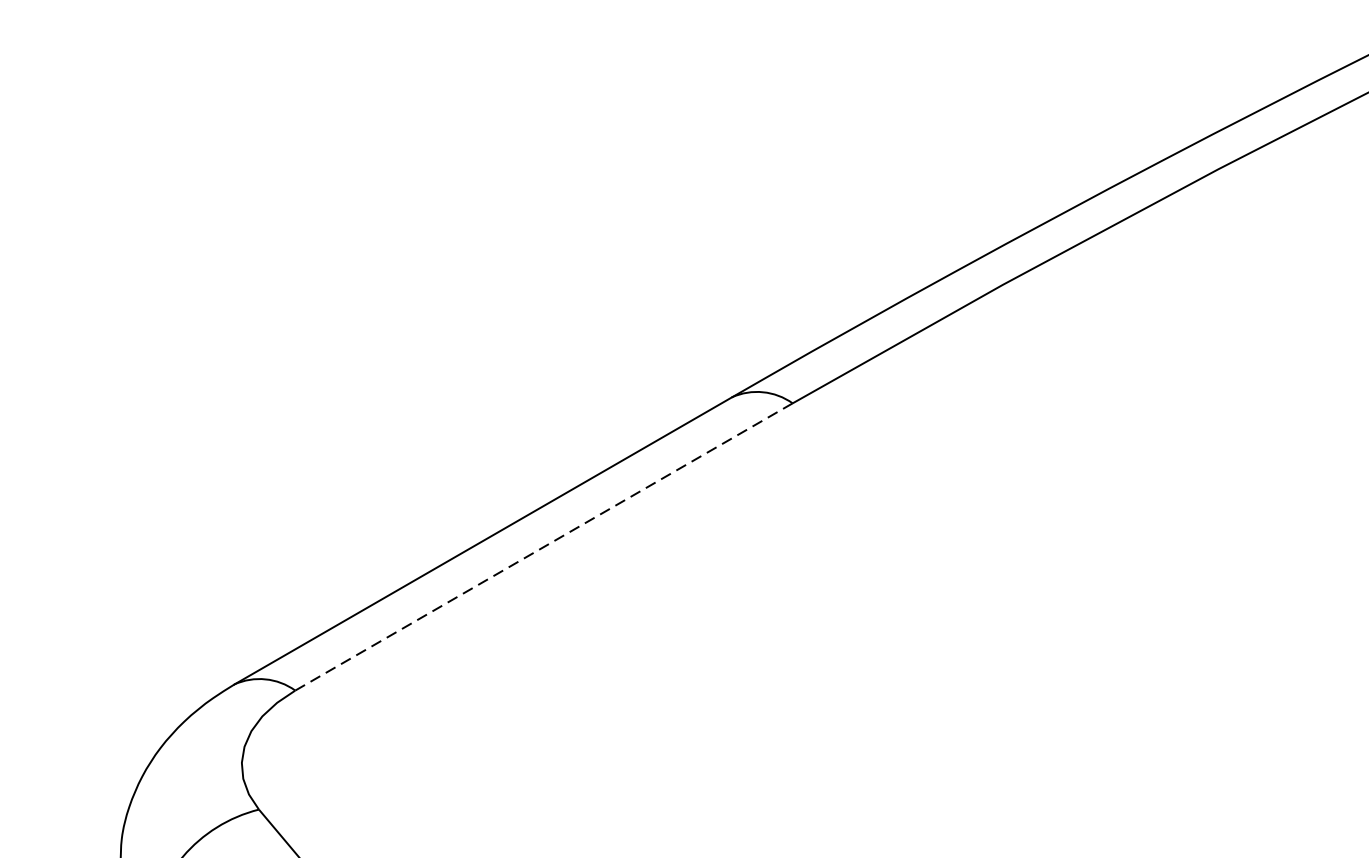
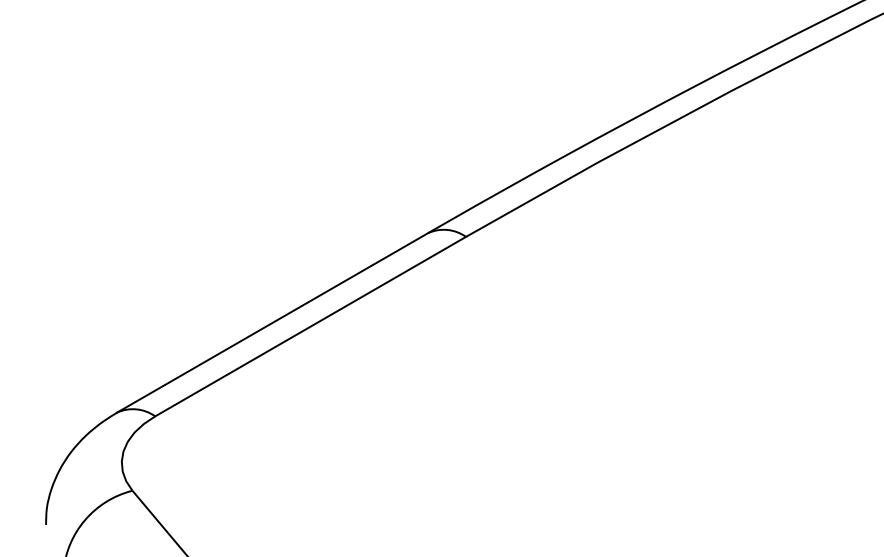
line: (543, 546) -> (310, 326), dashed -> solid

